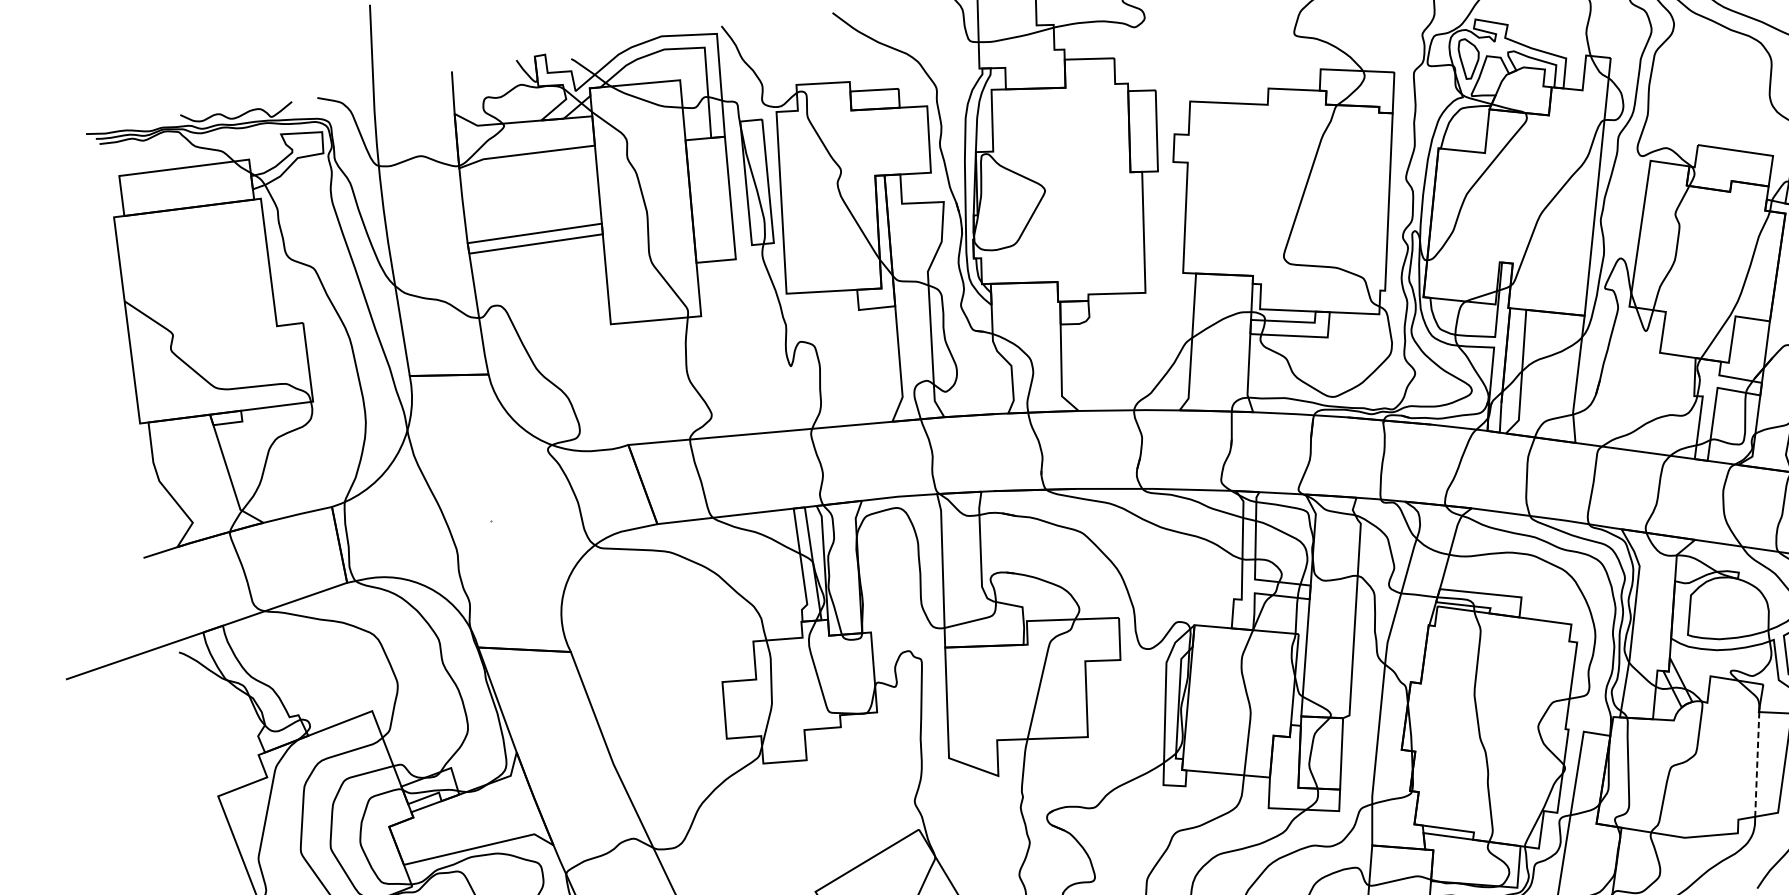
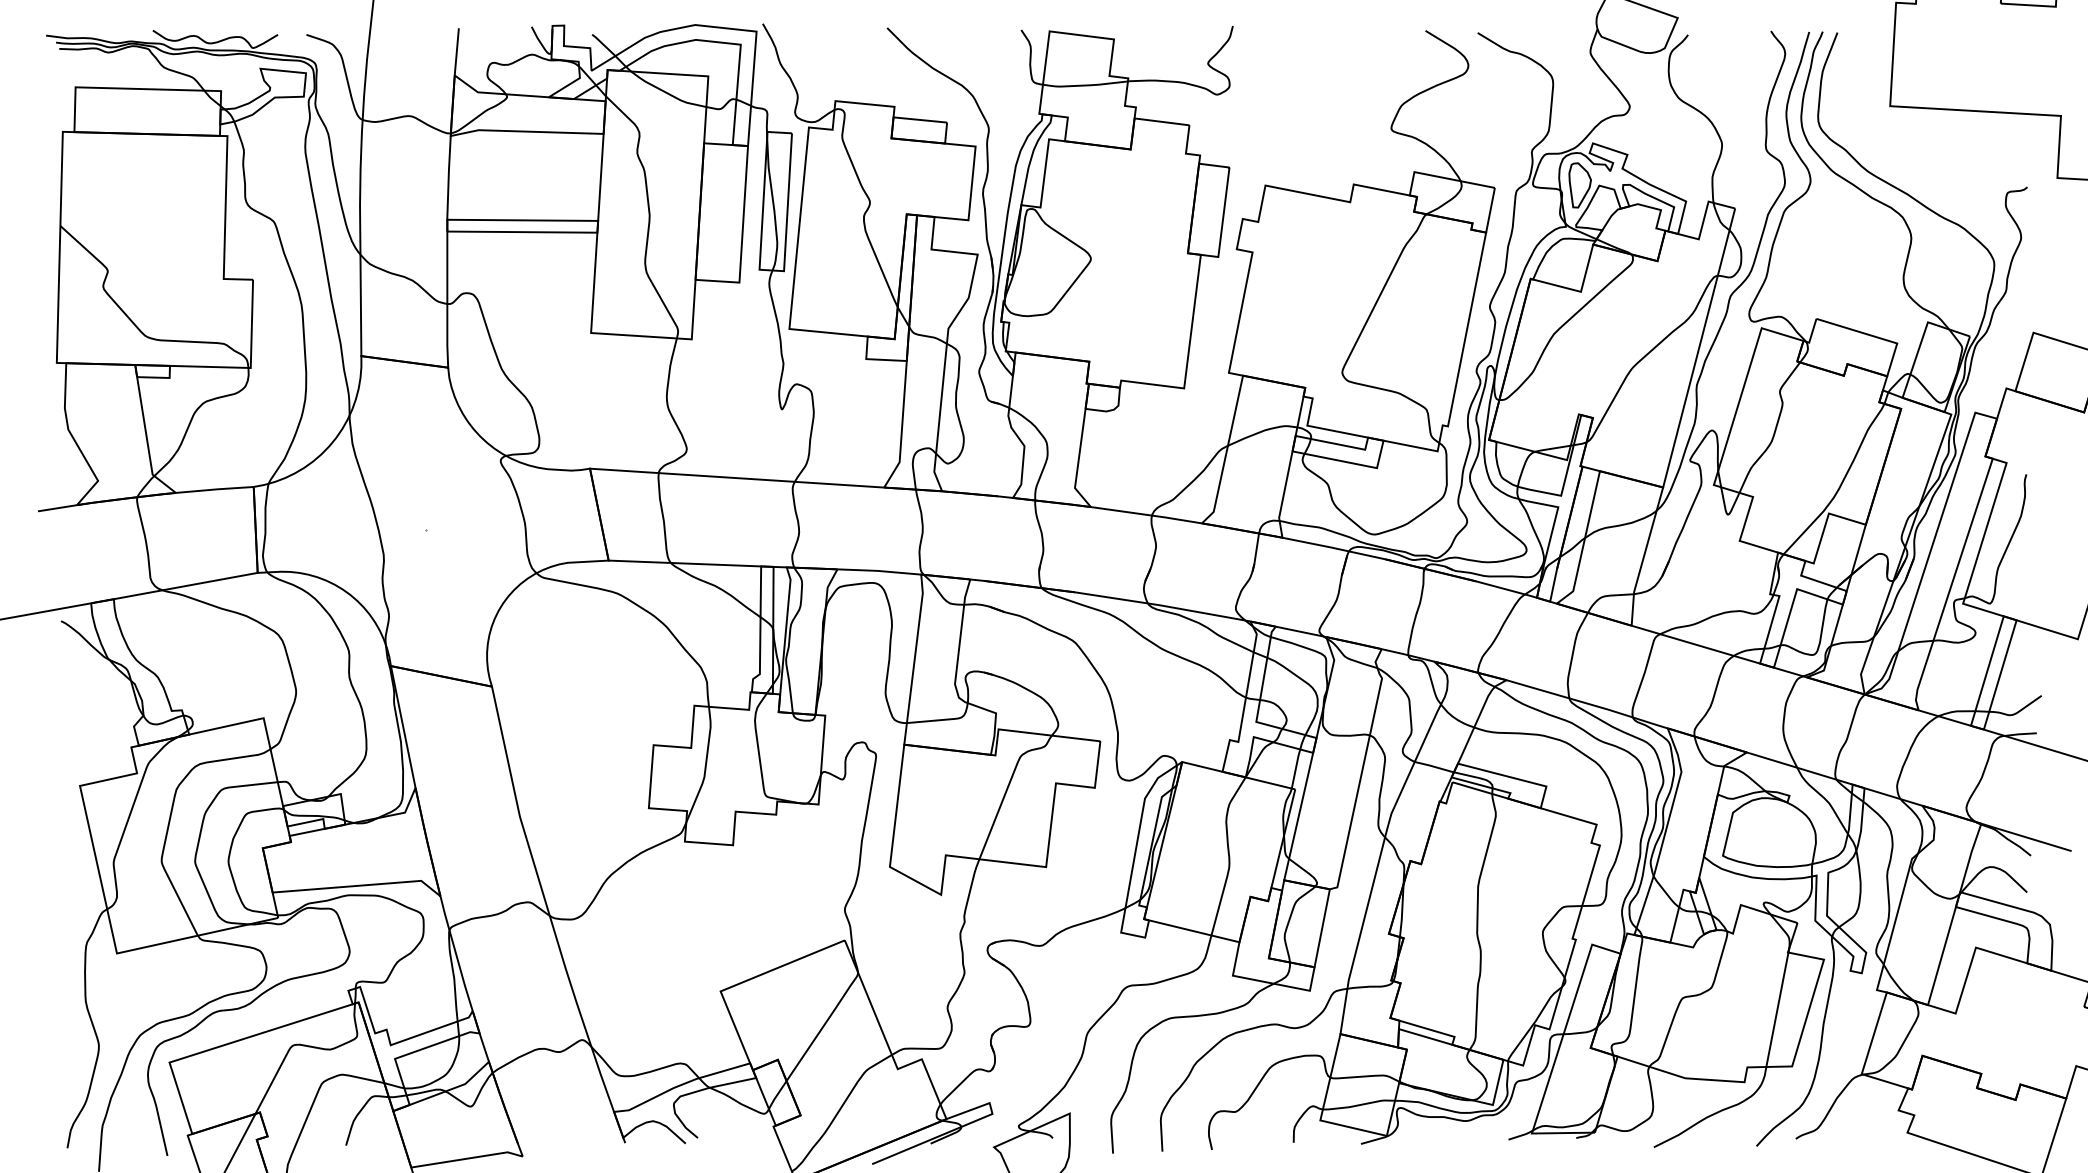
line: (1757, 765) -> (1777, 1010), dashed -> solid

